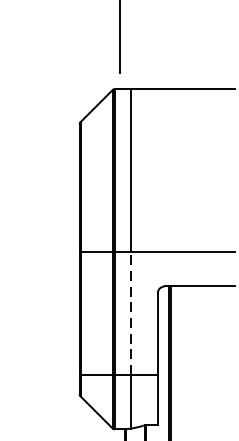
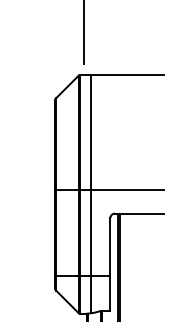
line: (130, 313) -> (91, 232), dashed -> solid

